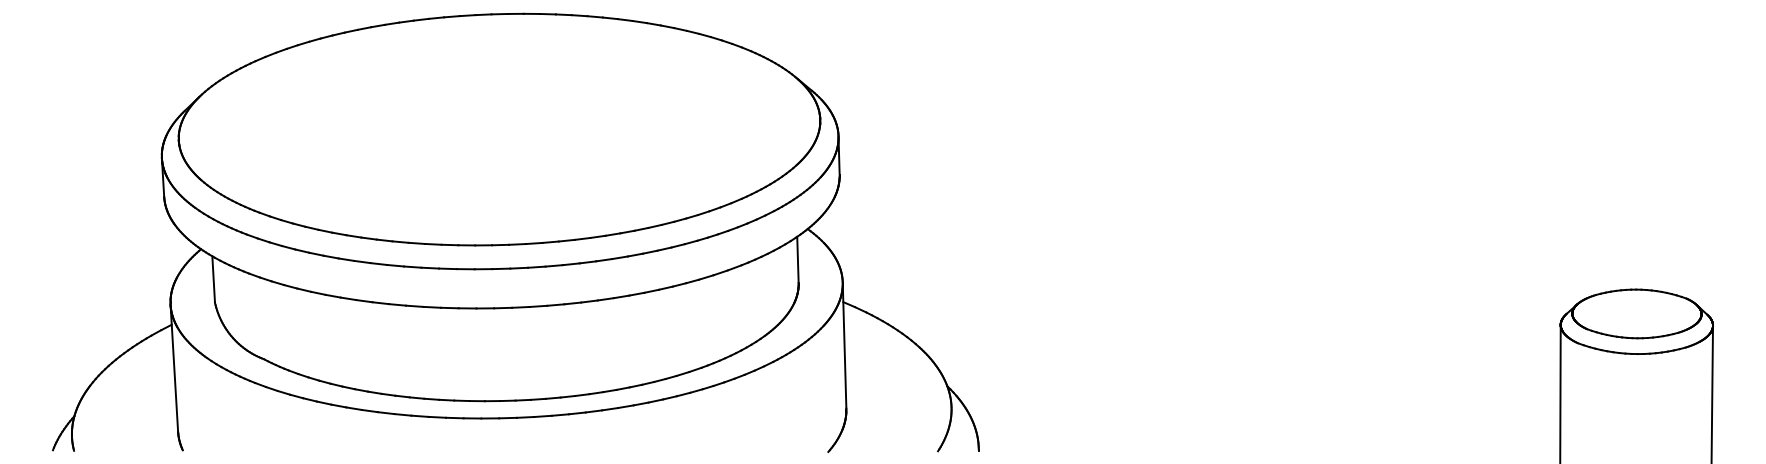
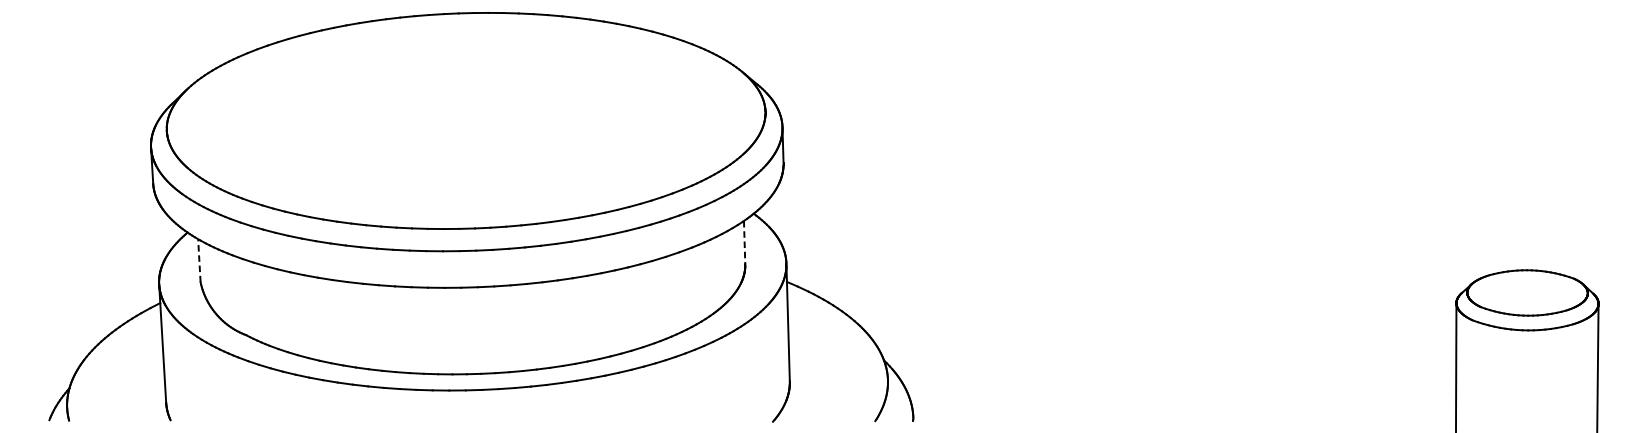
line: (797, 260) -> (744, 243), solid -> dashed
line: (213, 278) -> (199, 259), solid -> dashed

